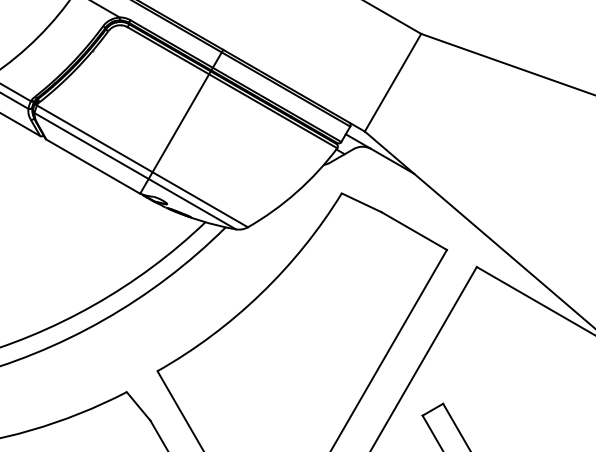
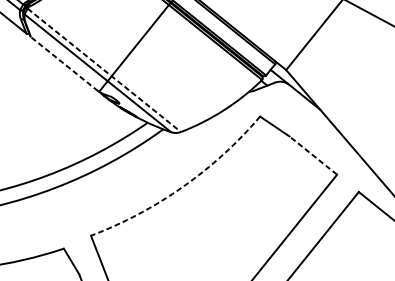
line: (92, 166) -> (64, 64), solid -> dashed
line: (142, 166) -> (104, 70), solid -> dashed
line: (414, 231) -> (313, 155), solid -> dashed
arc: (260, 293) -> (182, 186), solid -> dashed

